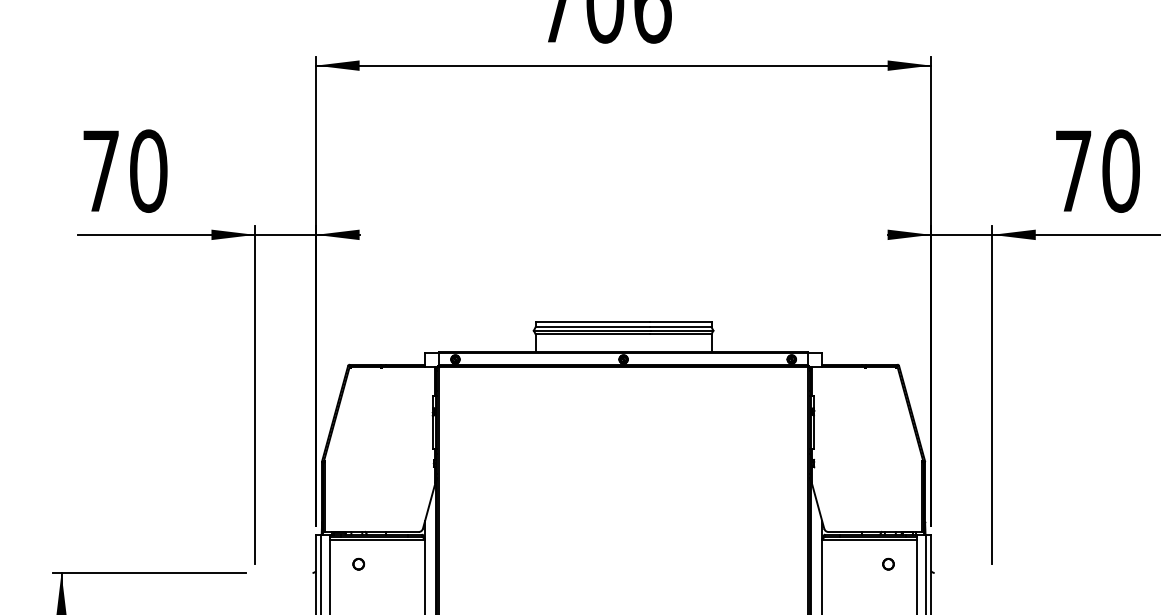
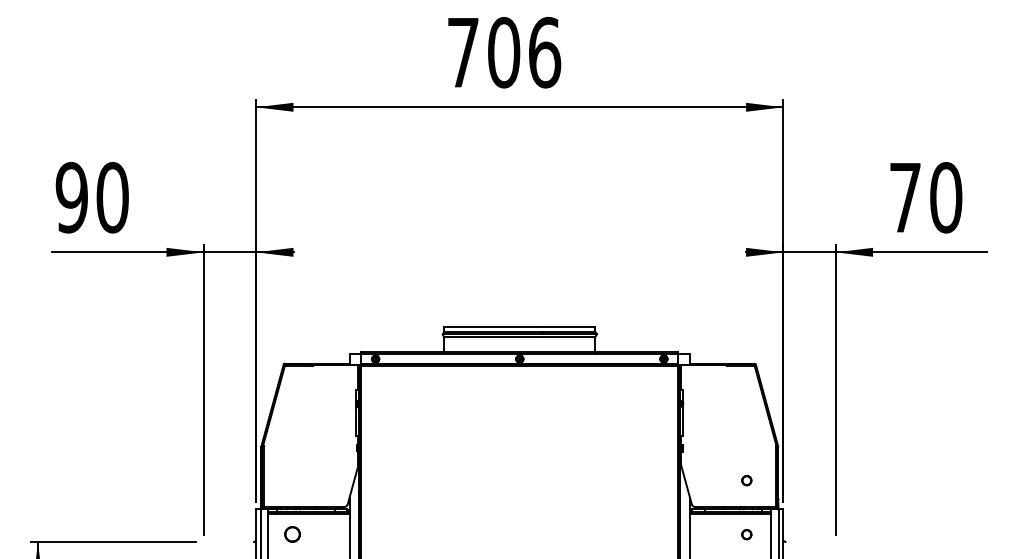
text: (100, 170) -> (71, 197), 70 -> 90
part: (888, 501) -> (746, 480), added
part: (358, 564) -> (292, 534), size x1.6

